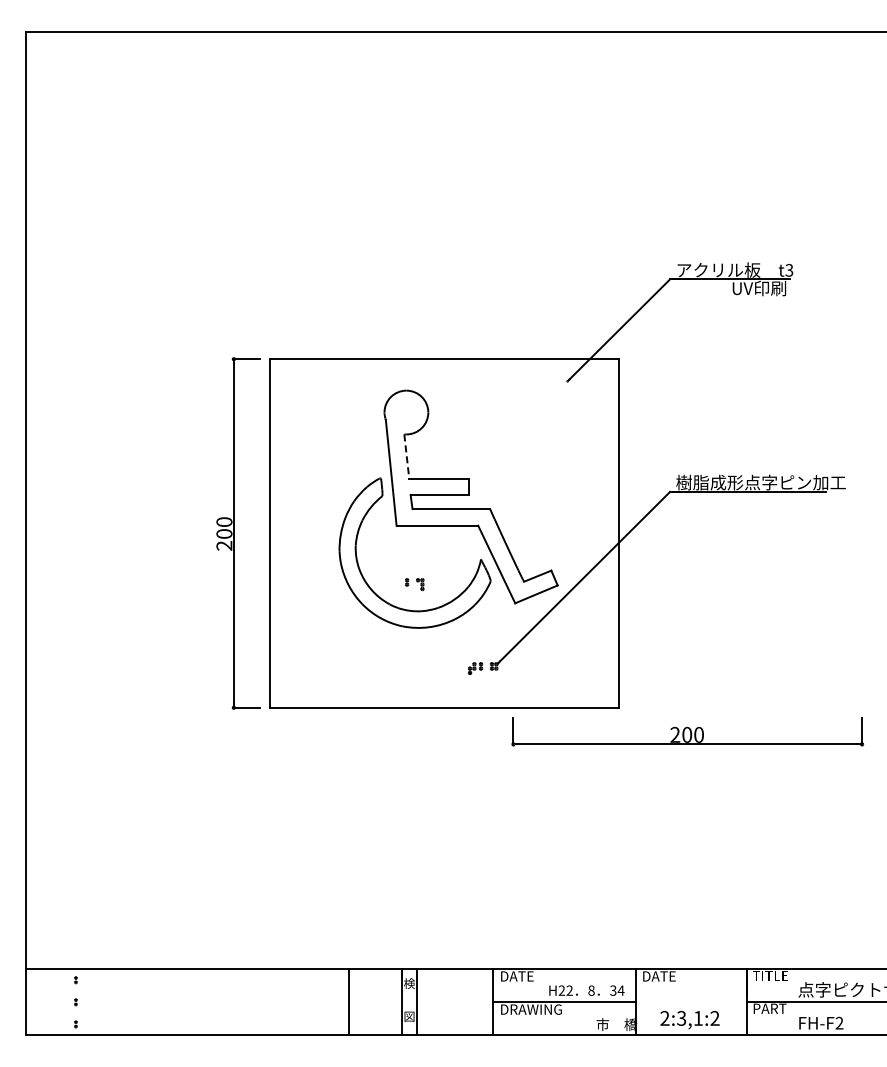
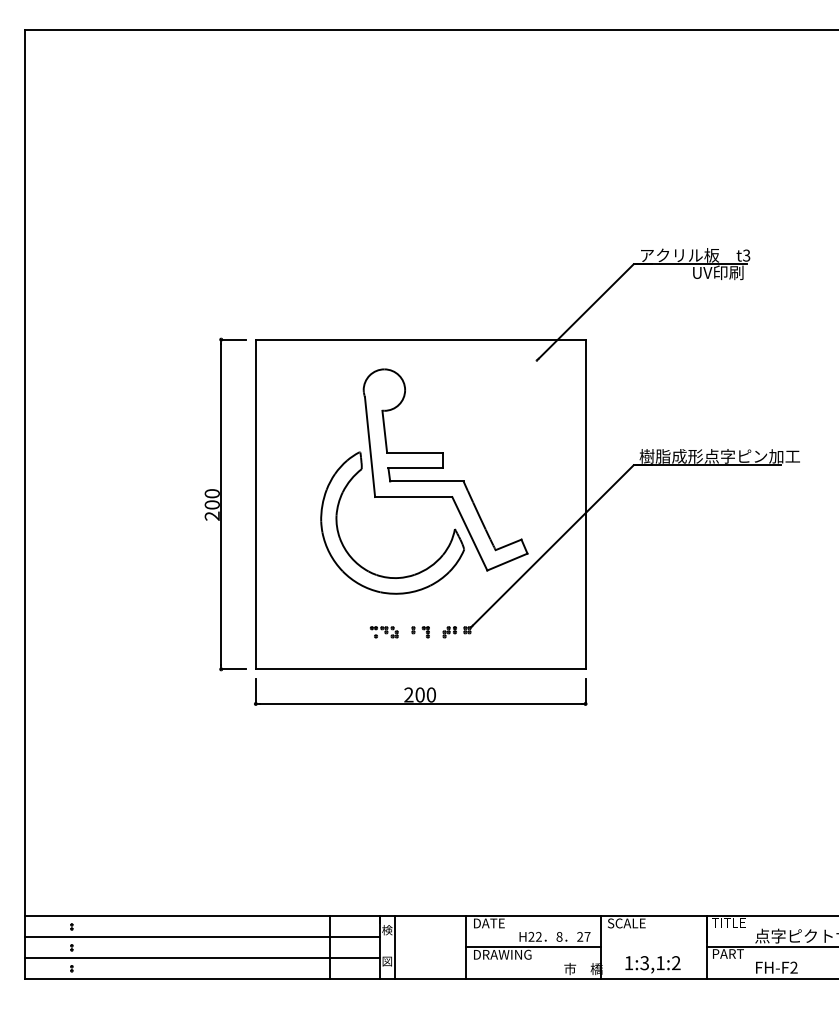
line: (406, 457) -> (384, 432), dashed -> solid
part: (414, 584) -> (420, 632), moved
part: (406, 668) -> (384, 632), added
part: (687, 731) -> (420, 691), moved
text: (662, 976) -> (626, 923), DATE -> SCALE
line: (213, 990) -> (201, 936), added
text: (617, 990) -> (584, 936), 34 -> 27
line: (213, 1012) -> (201, 957), added
text: (664, 1017) -> (628, 962), 2:3,1:2 -> 1:3,1:2

